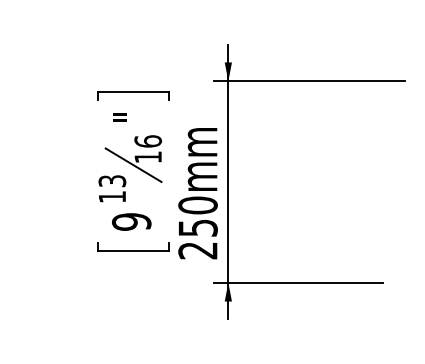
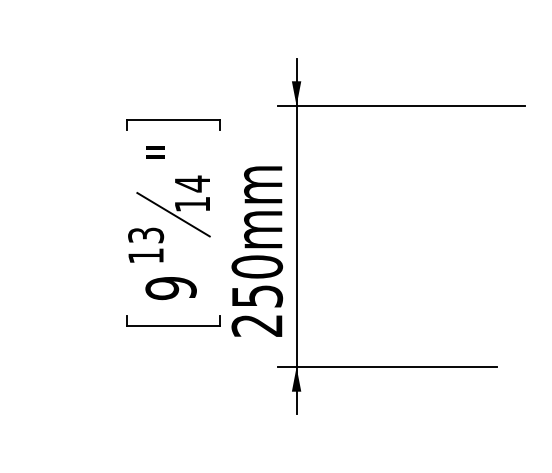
text: (148, 141) -> (192, 183), 16 -> 14

